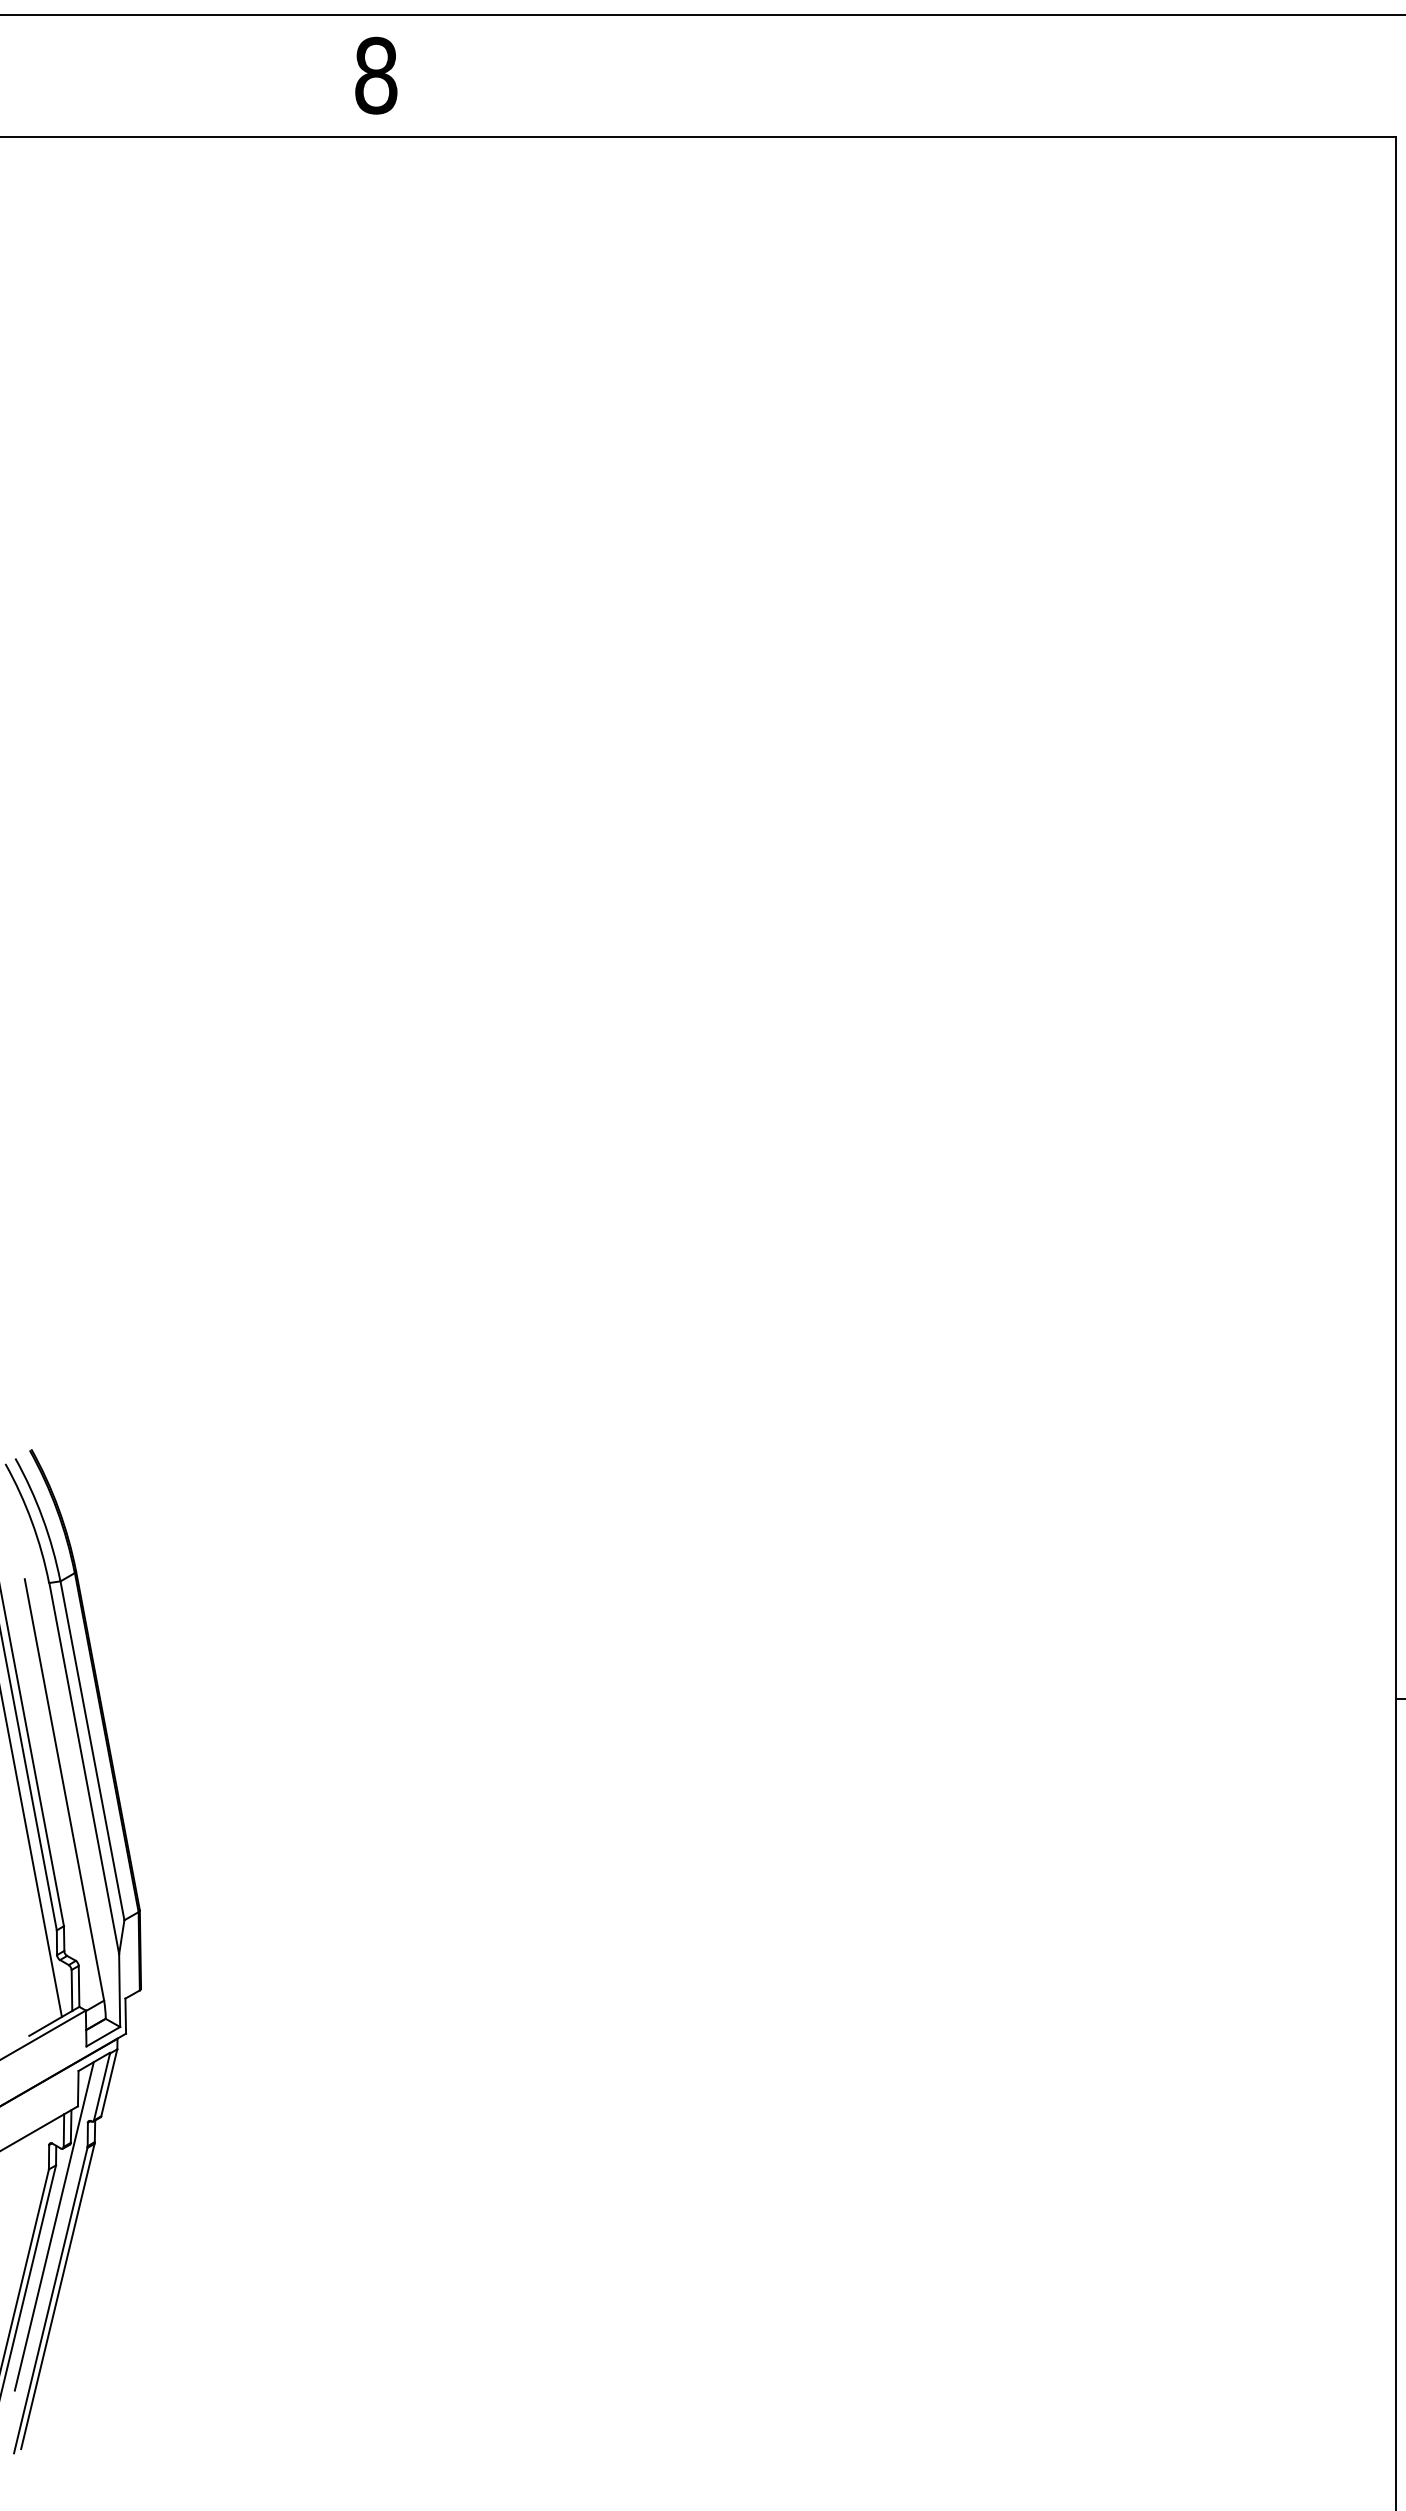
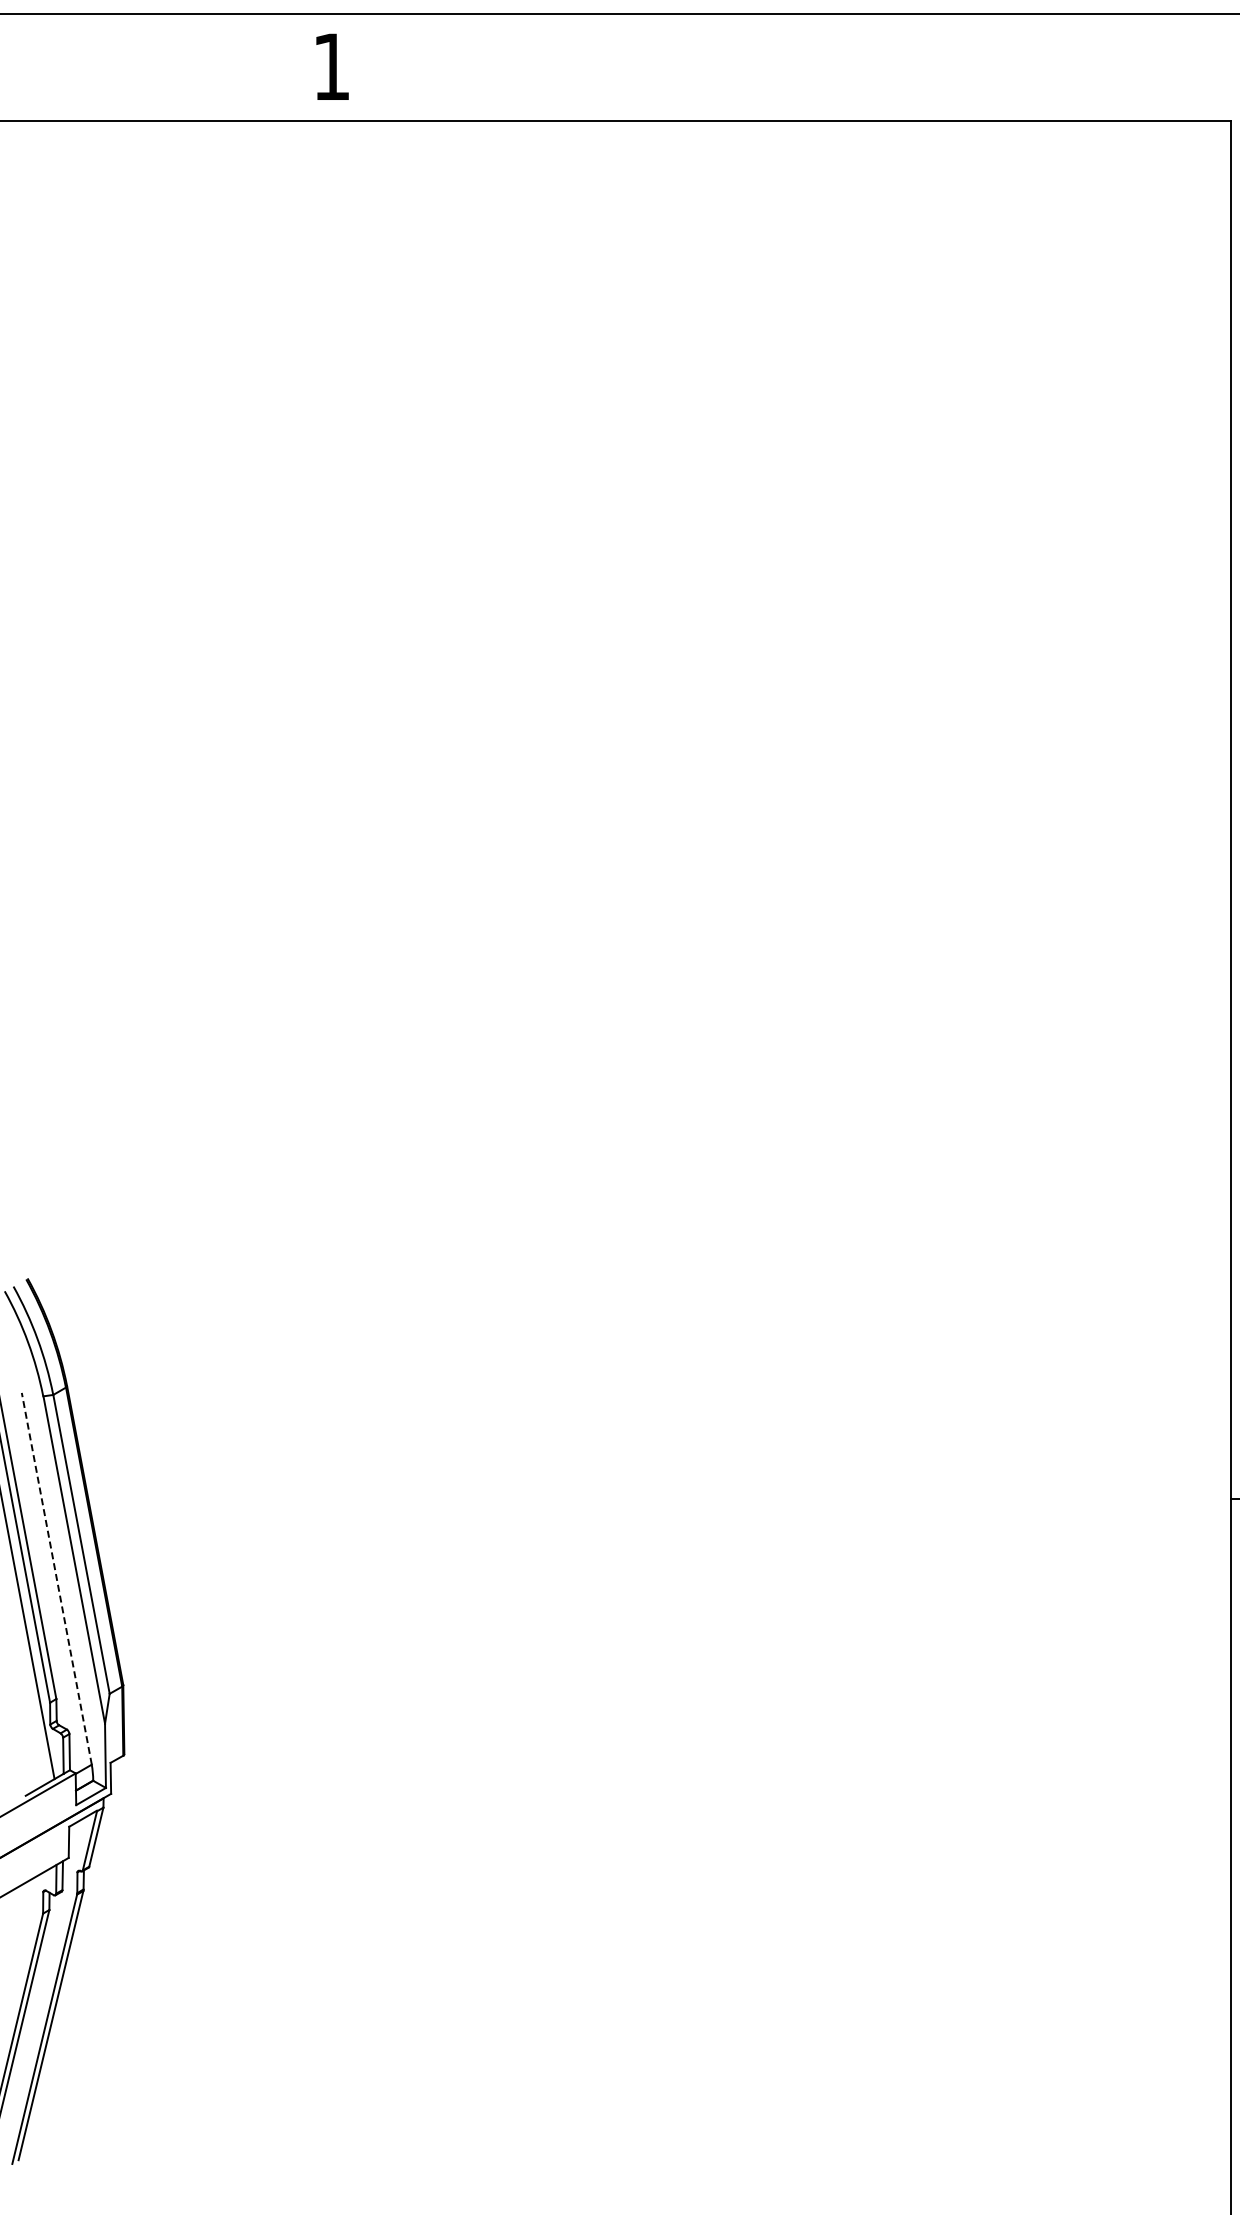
text: (375, 75) -> (331, 66), 8 -> 1
line: (64, 1789) -> (56, 1578), solid -> dashed
line: (53, 2226) -> (47, 1963), removed

